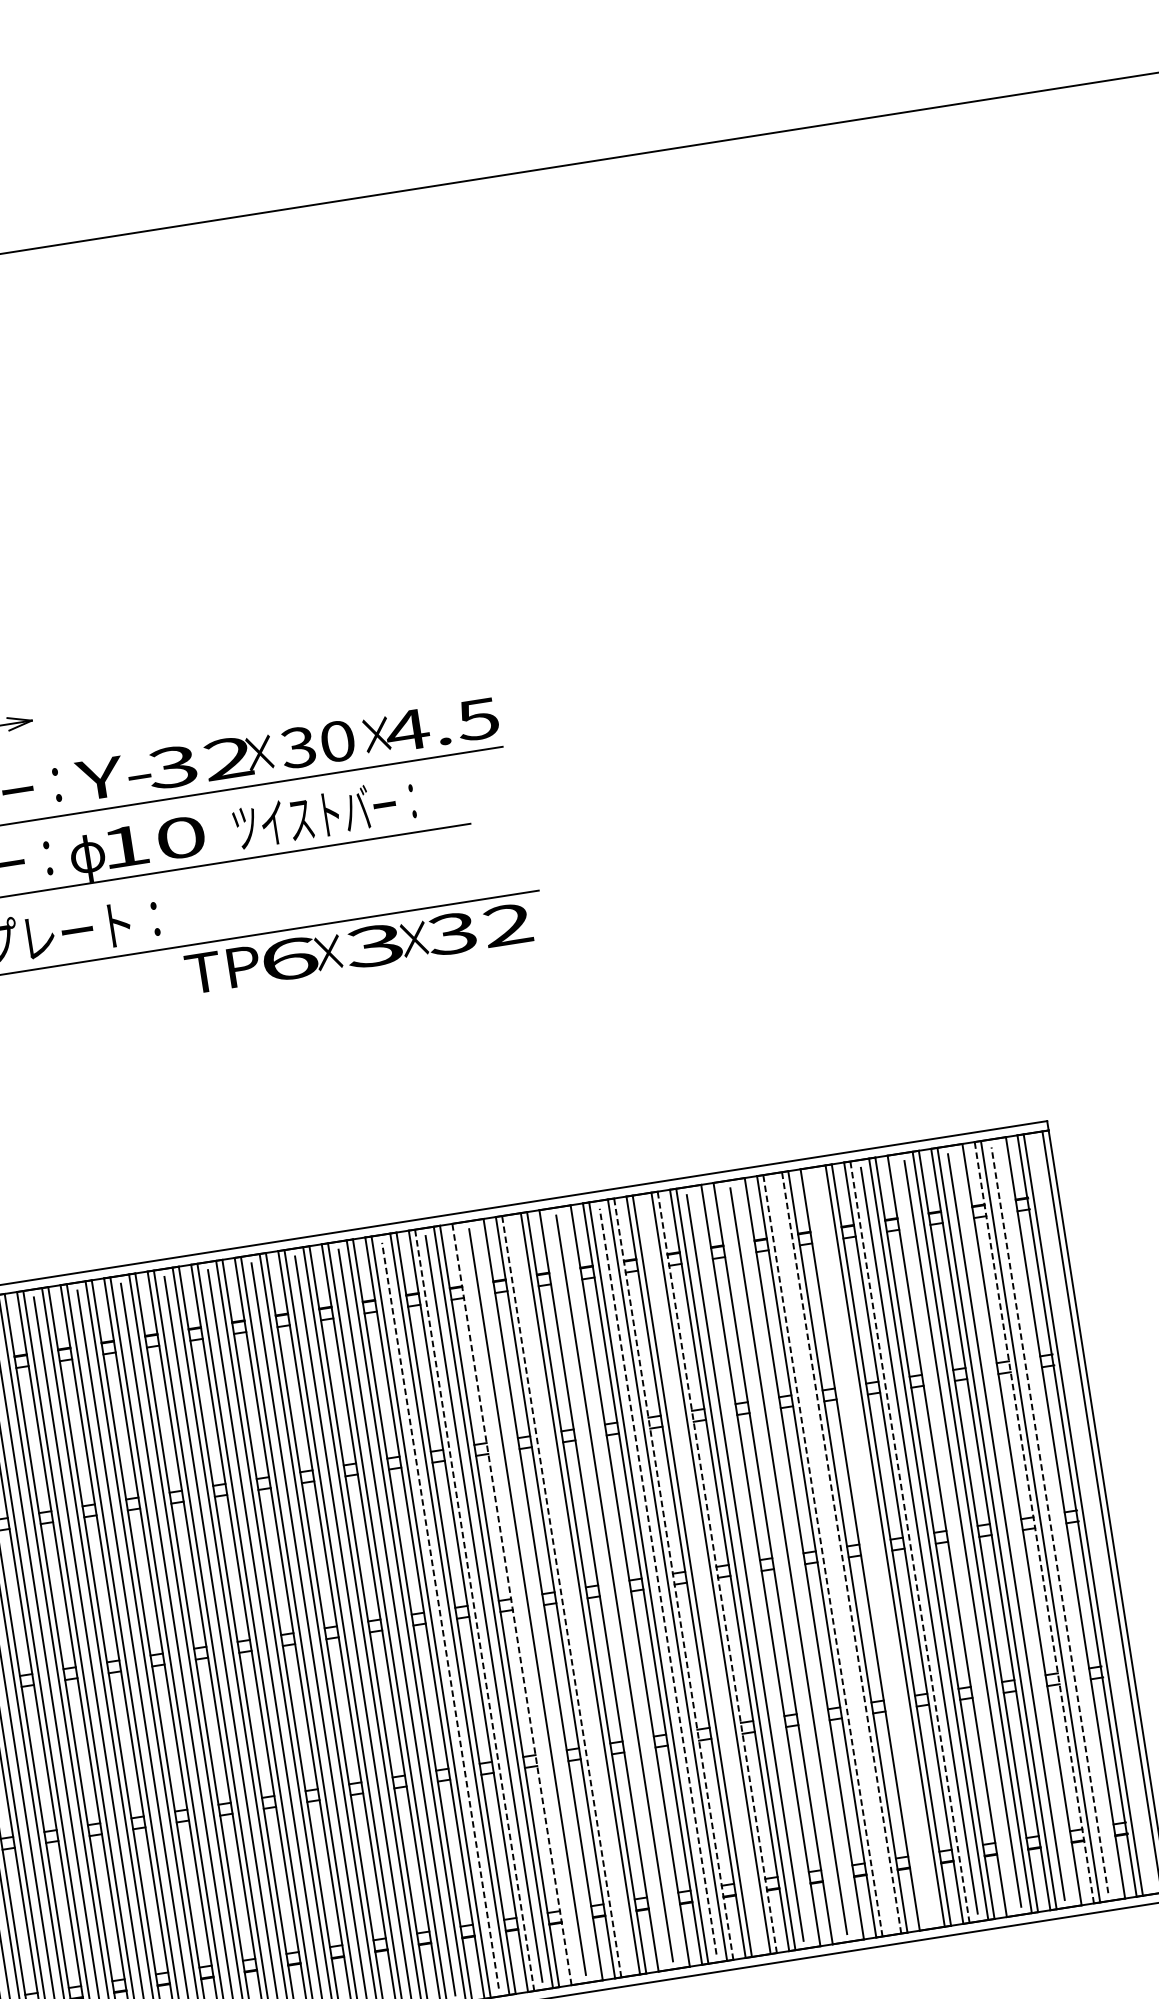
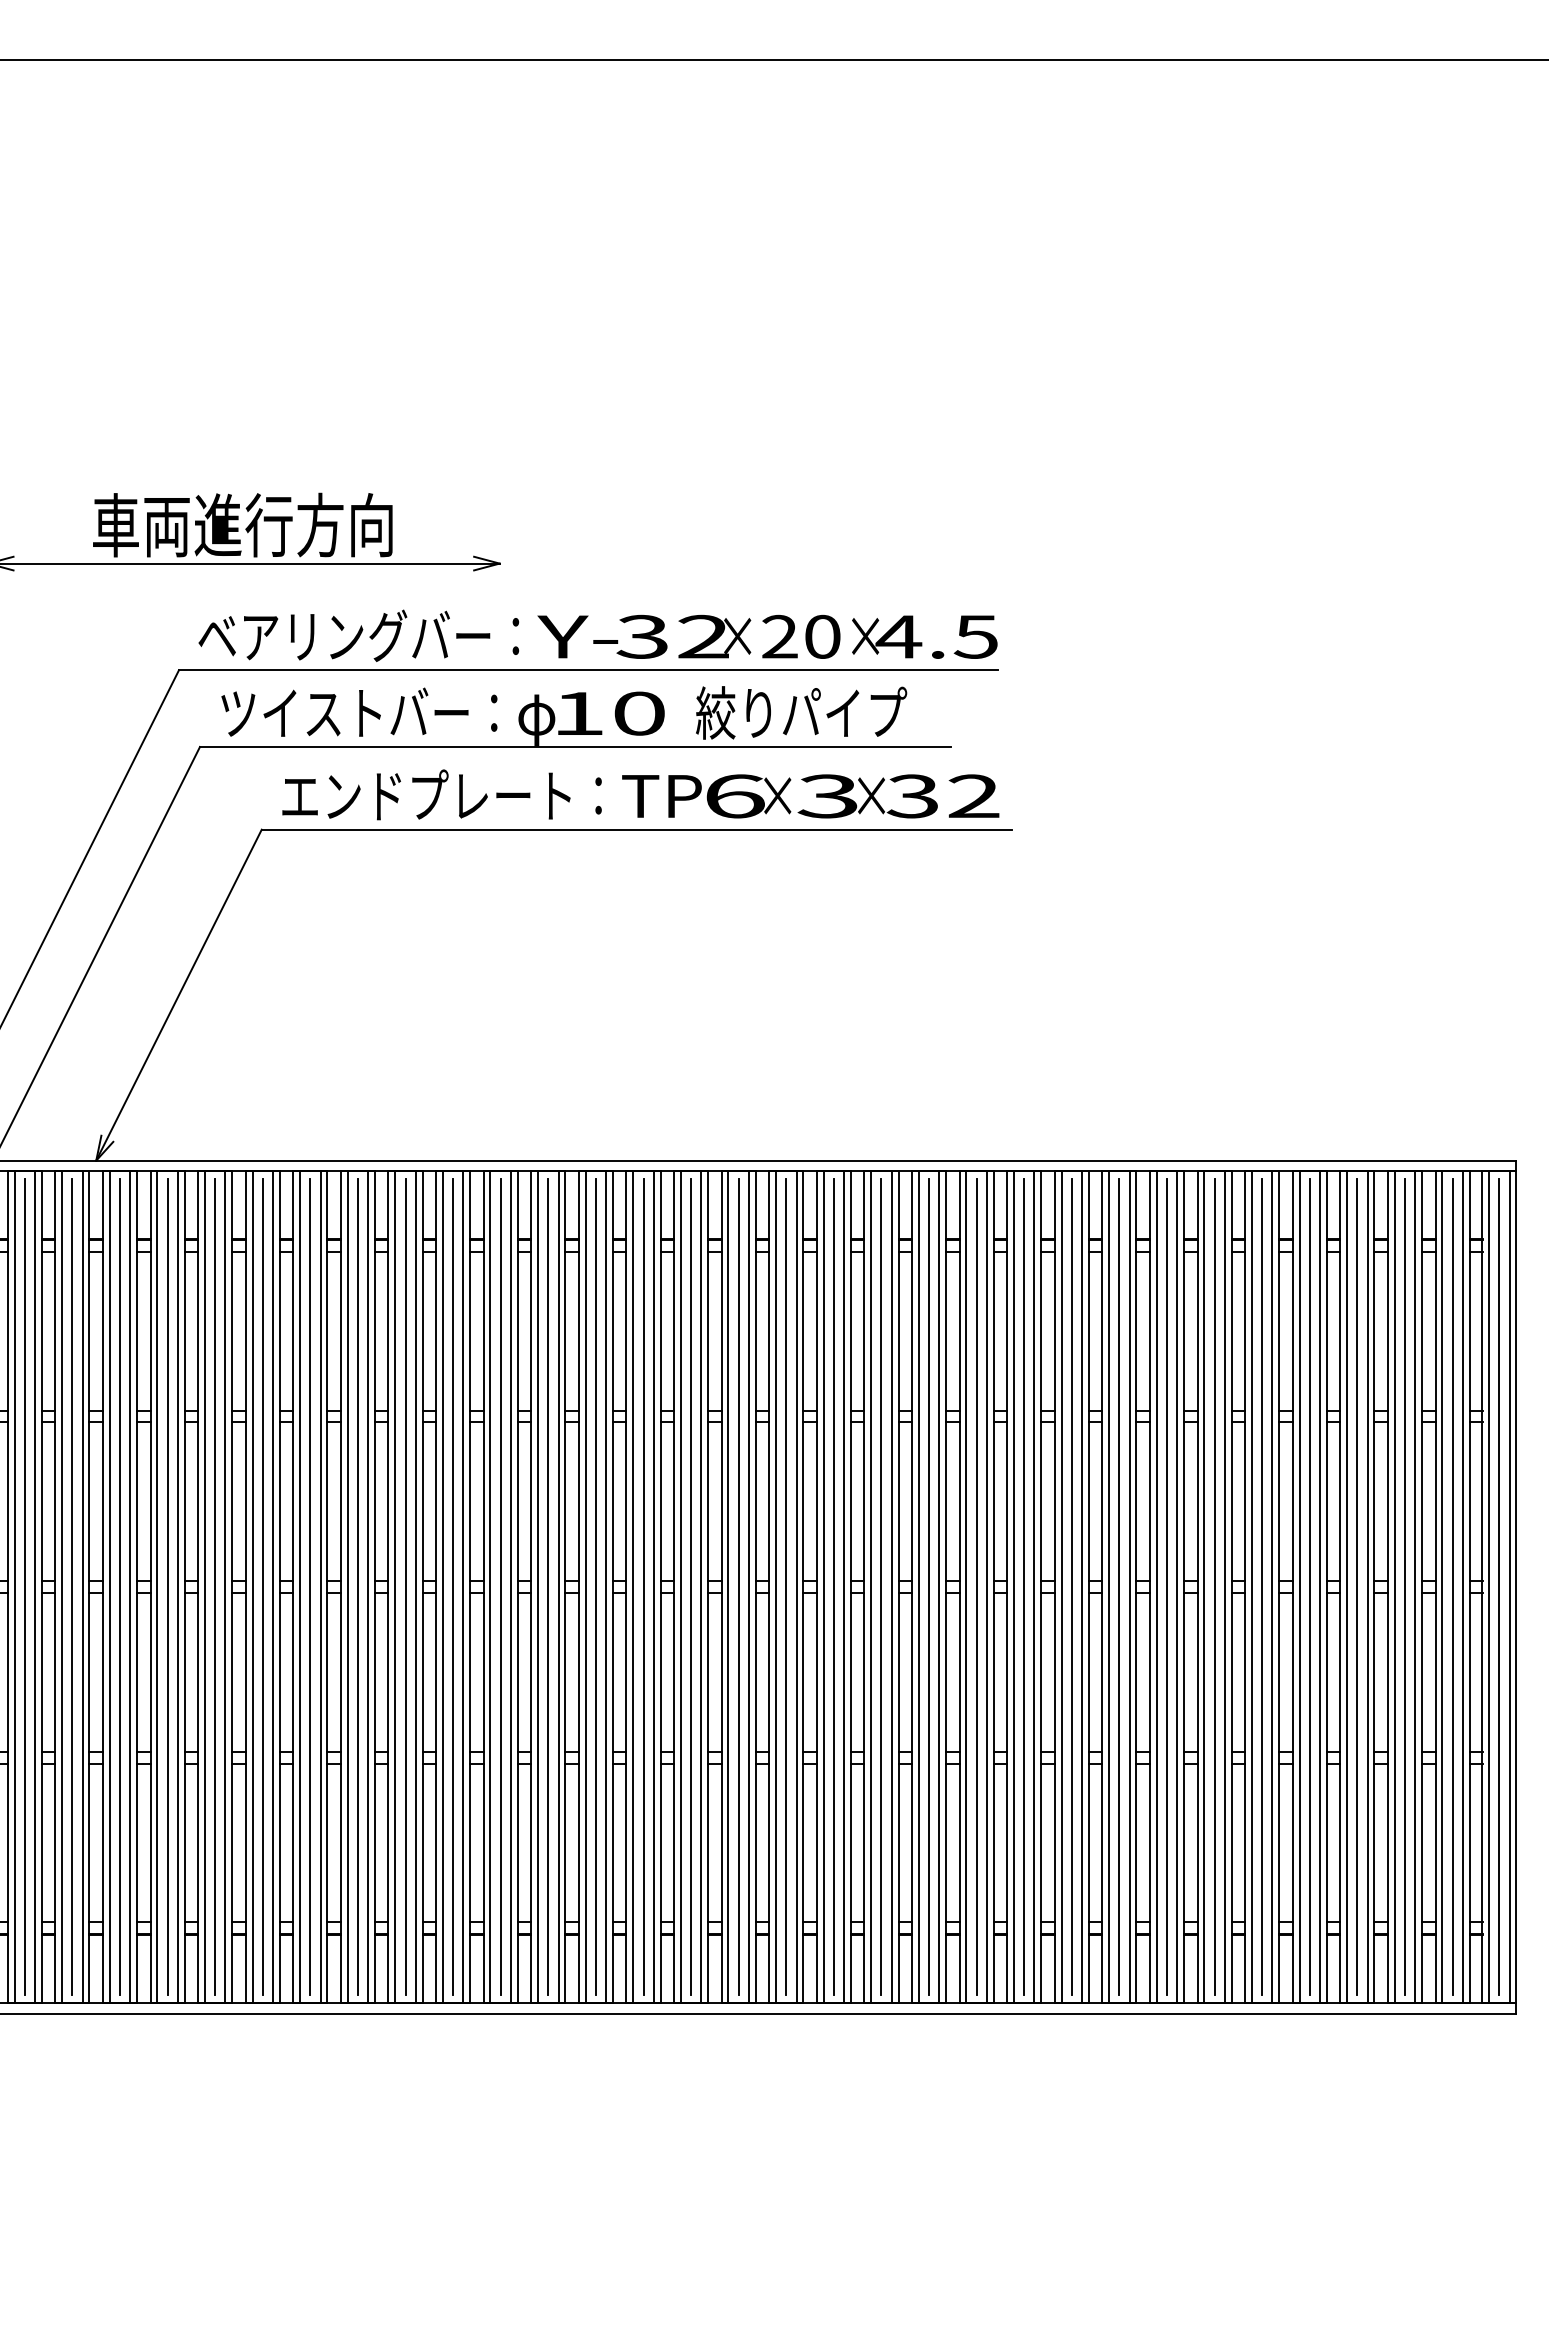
text: (298, 747) -> (779, 636), 30 -> 20
text: (329, 813) -> (801, 712), ツイストバー： -> 絞りパイプ
text: (358, 948) -> (810, 796), moved
line: (1092, 1513) -> (1499, 1586), added
line: (1058, 1518) -> (1462, 1586), added
line: (1049, 1520) -> (1452, 1587), dashed -> solid
line: (1034, 1522) -> (1435, 1586), dashed -> solid
line: (1015, 1525) -> (1415, 1586), added
line: (953, 1534) -> (1347, 1586), added
line: (909, 1541) -> (1299, 1586), dashed -> solid
line: (876, 1546) -> (1262, 1586), added
line: (865, 1548) -> (1251, 1586), added
line: (841, 1552) -> (1224, 1586), dashed -> solid
line: (832, 1553) -> (1214, 1586), added
line: (822, 1555) -> (1204, 1586), dashed -> solid
line: (798, 1559) -> (1177, 1586), added
line: (779, 1562) -> (1156, 1586), added
line: (754, 1566) -> (1129, 1586), added
line: (716, 1571) -> (1088, 1586), dashed -> solid
line: (701, 1574) -> (1071, 1586), added
line: (673, 1578) -> (1041, 1586), dashed -> solid
line: (658, 1581) -> (1024, 1587), dashed -> solid
line: (623, 1586) -> (986, 1586), added
line: (605, 1589) -> (966, 1586), added
line: (571, 1594) -> (929, 1586), added
line: (561, 1596) -> (918, 1586), dashed -> solid
line: (536, 1600) -> (891, 1586), added
line: (518, 1602) -> (871, 1586), added
line: (511, 1603) -> (864, 1586), dashed -> solid
line: (474, 1609) -> (823, 1586), dashed -> solid
line: (440, 1616) -> (786, 1587), dashed -> solid

